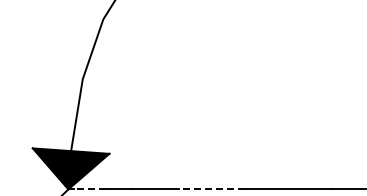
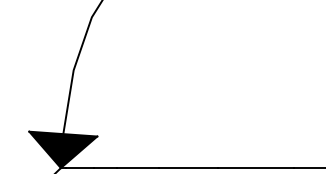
line: (90, 189) -> (80, 168), dashed -> solid
line: (211, 189) -> (187, 168), dashed -> solid

